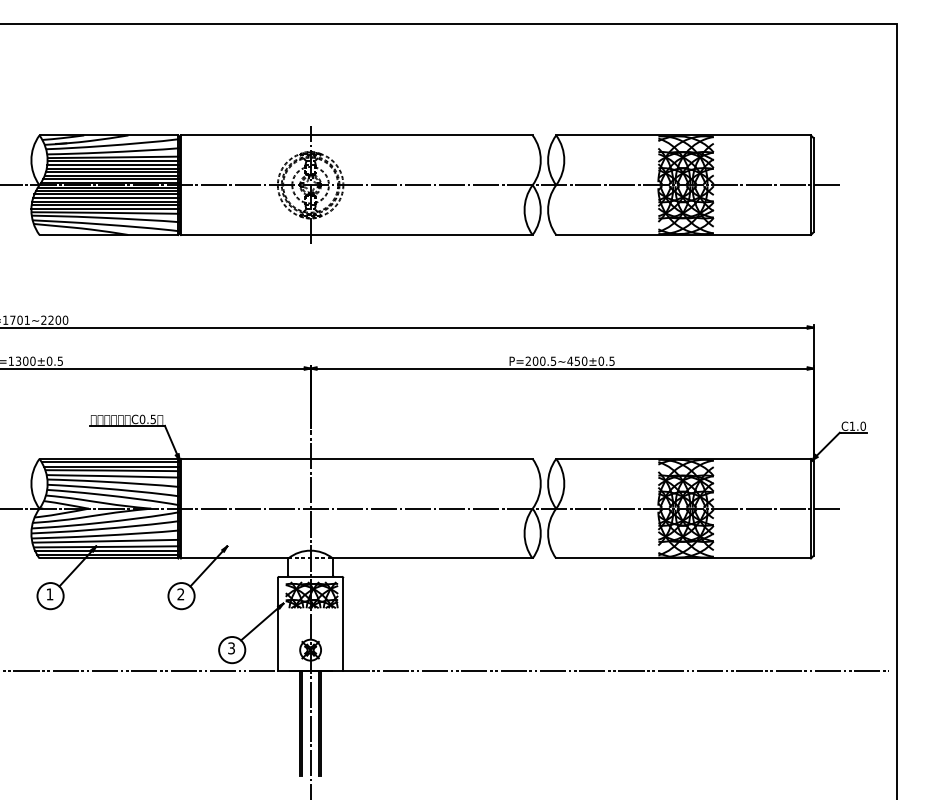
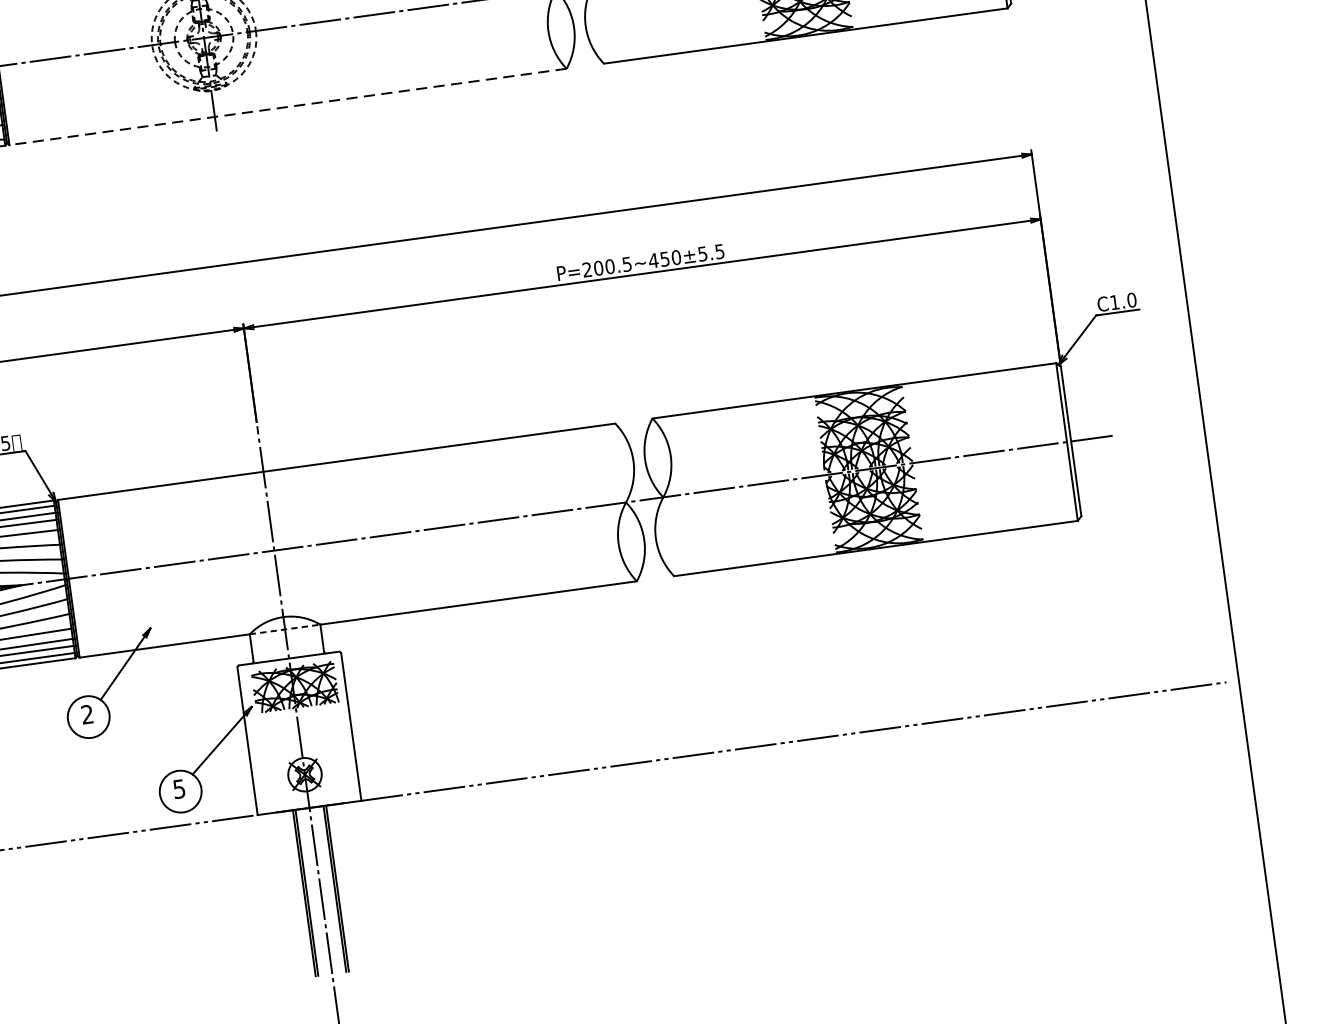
line: (356, 234) -> (287, 106), solid -> dashed
text: (601, 360) -> (702, 252), P=200.5~450±0.5 -> P=200.5~450±5.5
text: (231, 647) -> (179, 787), 3 -> 5

